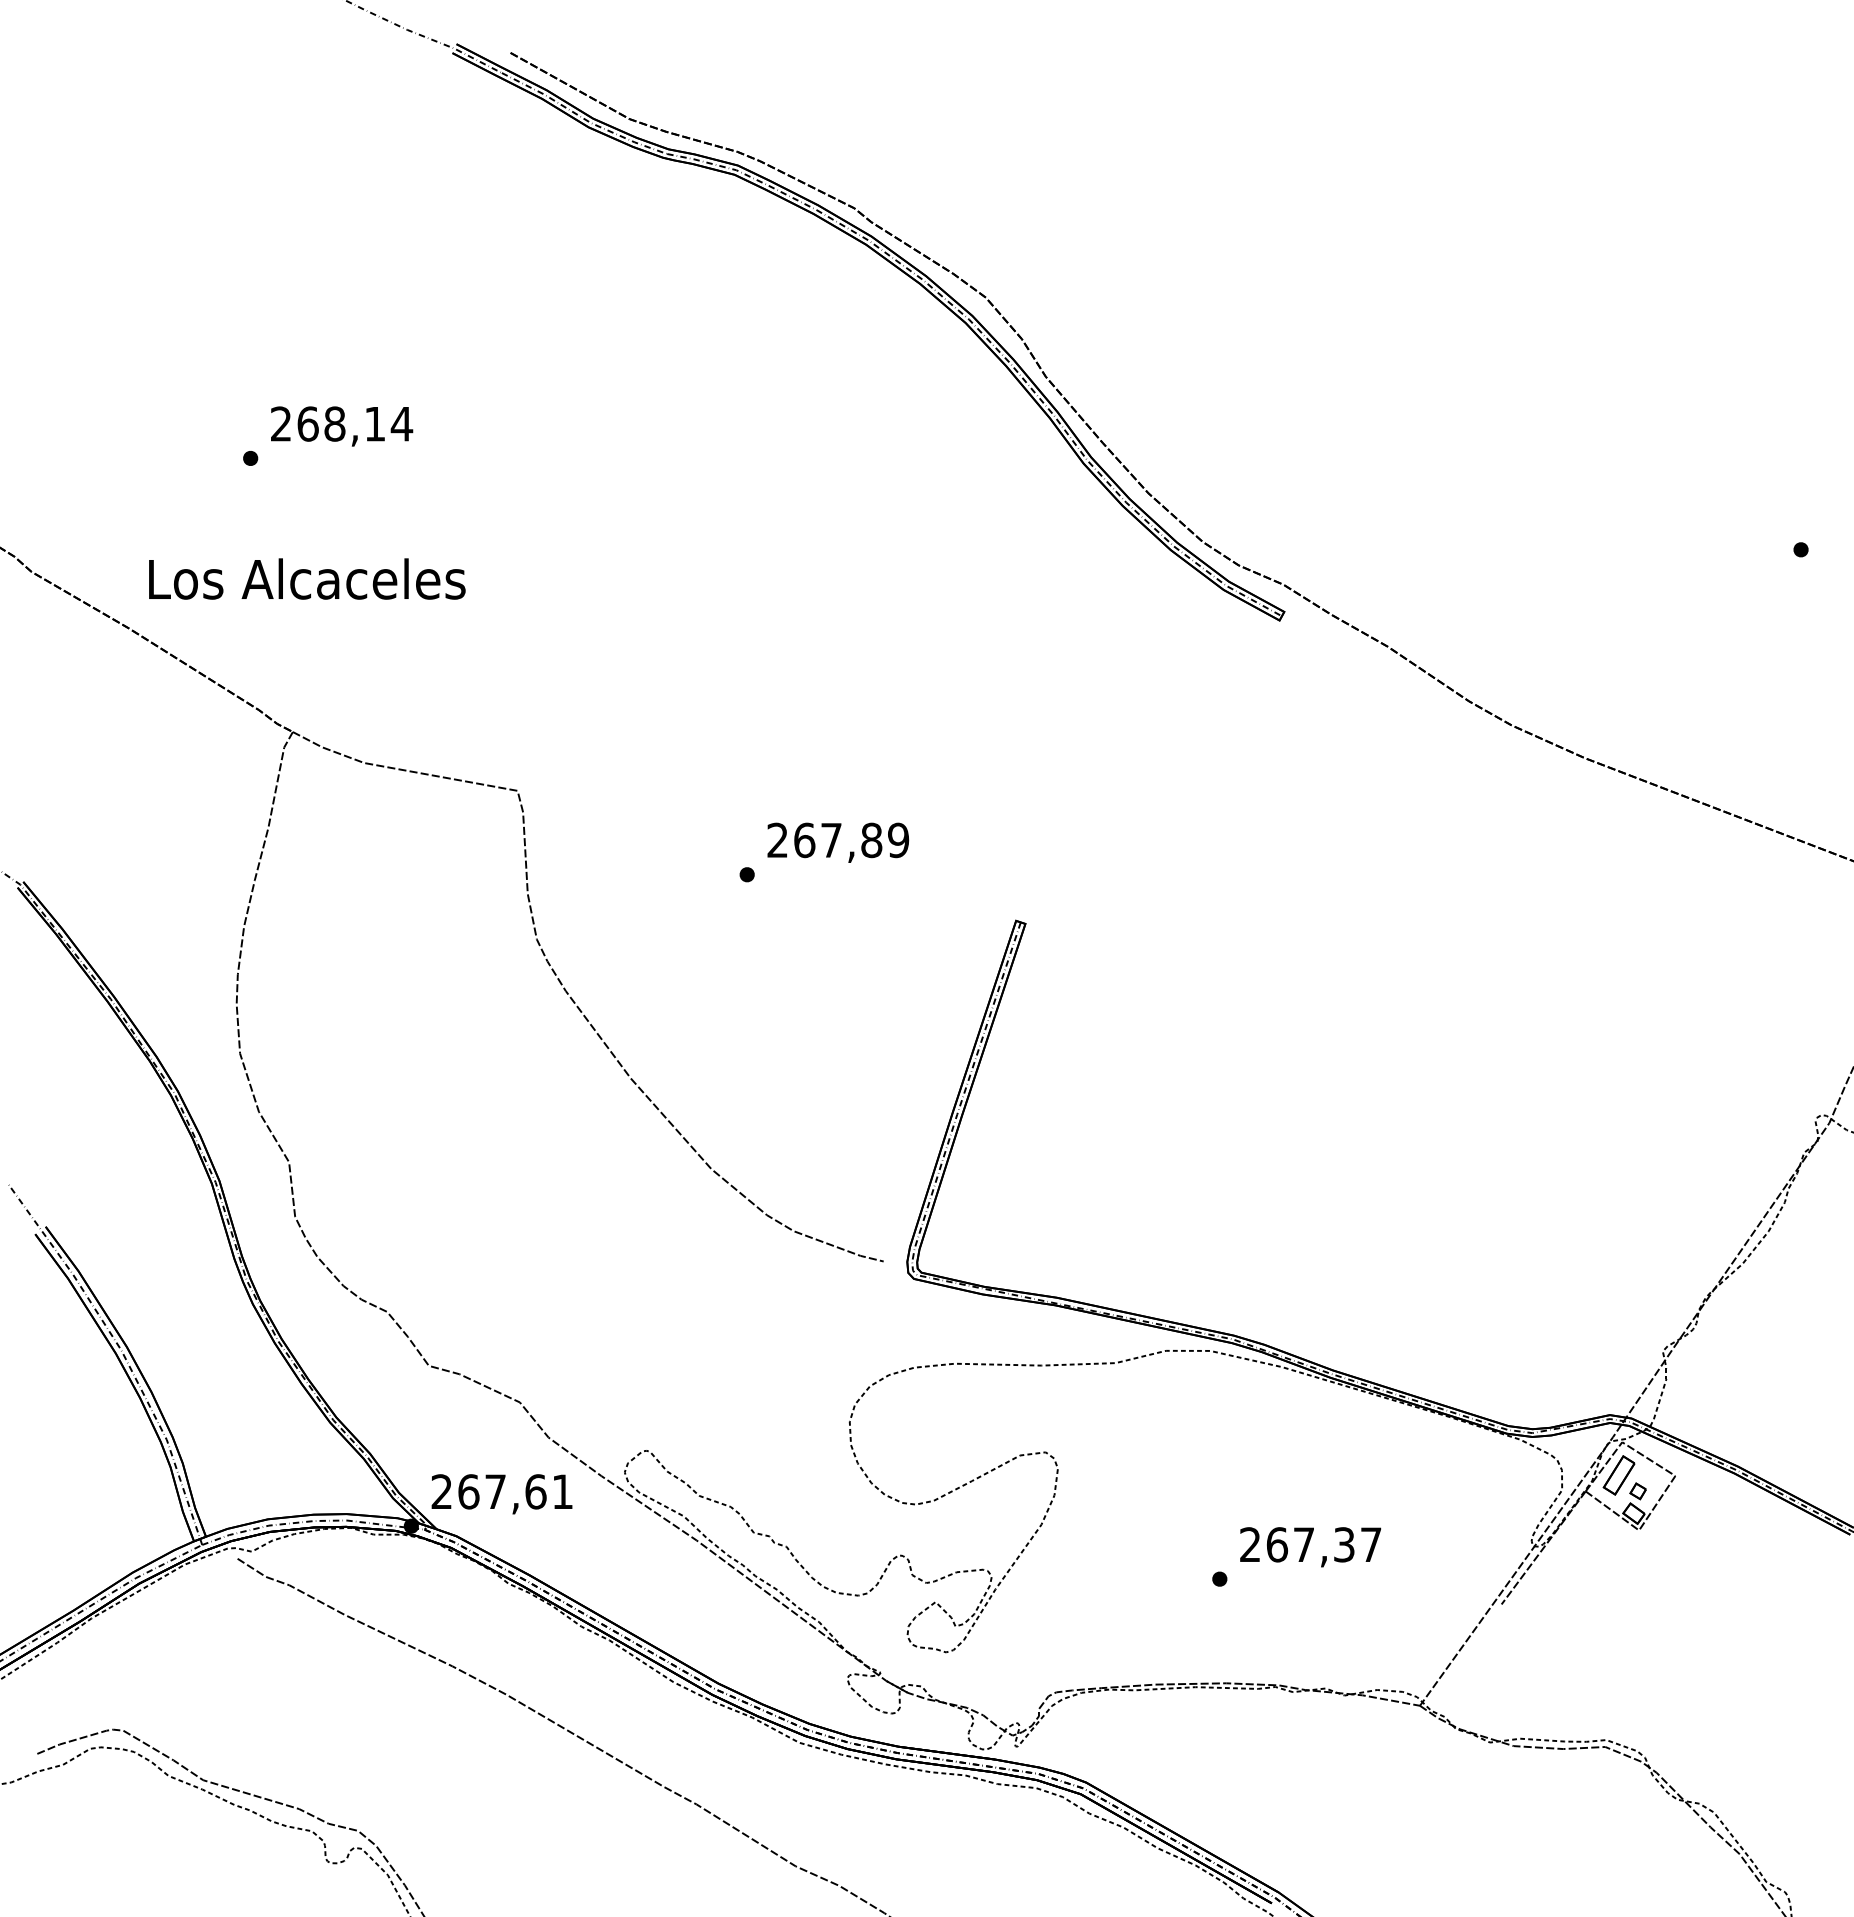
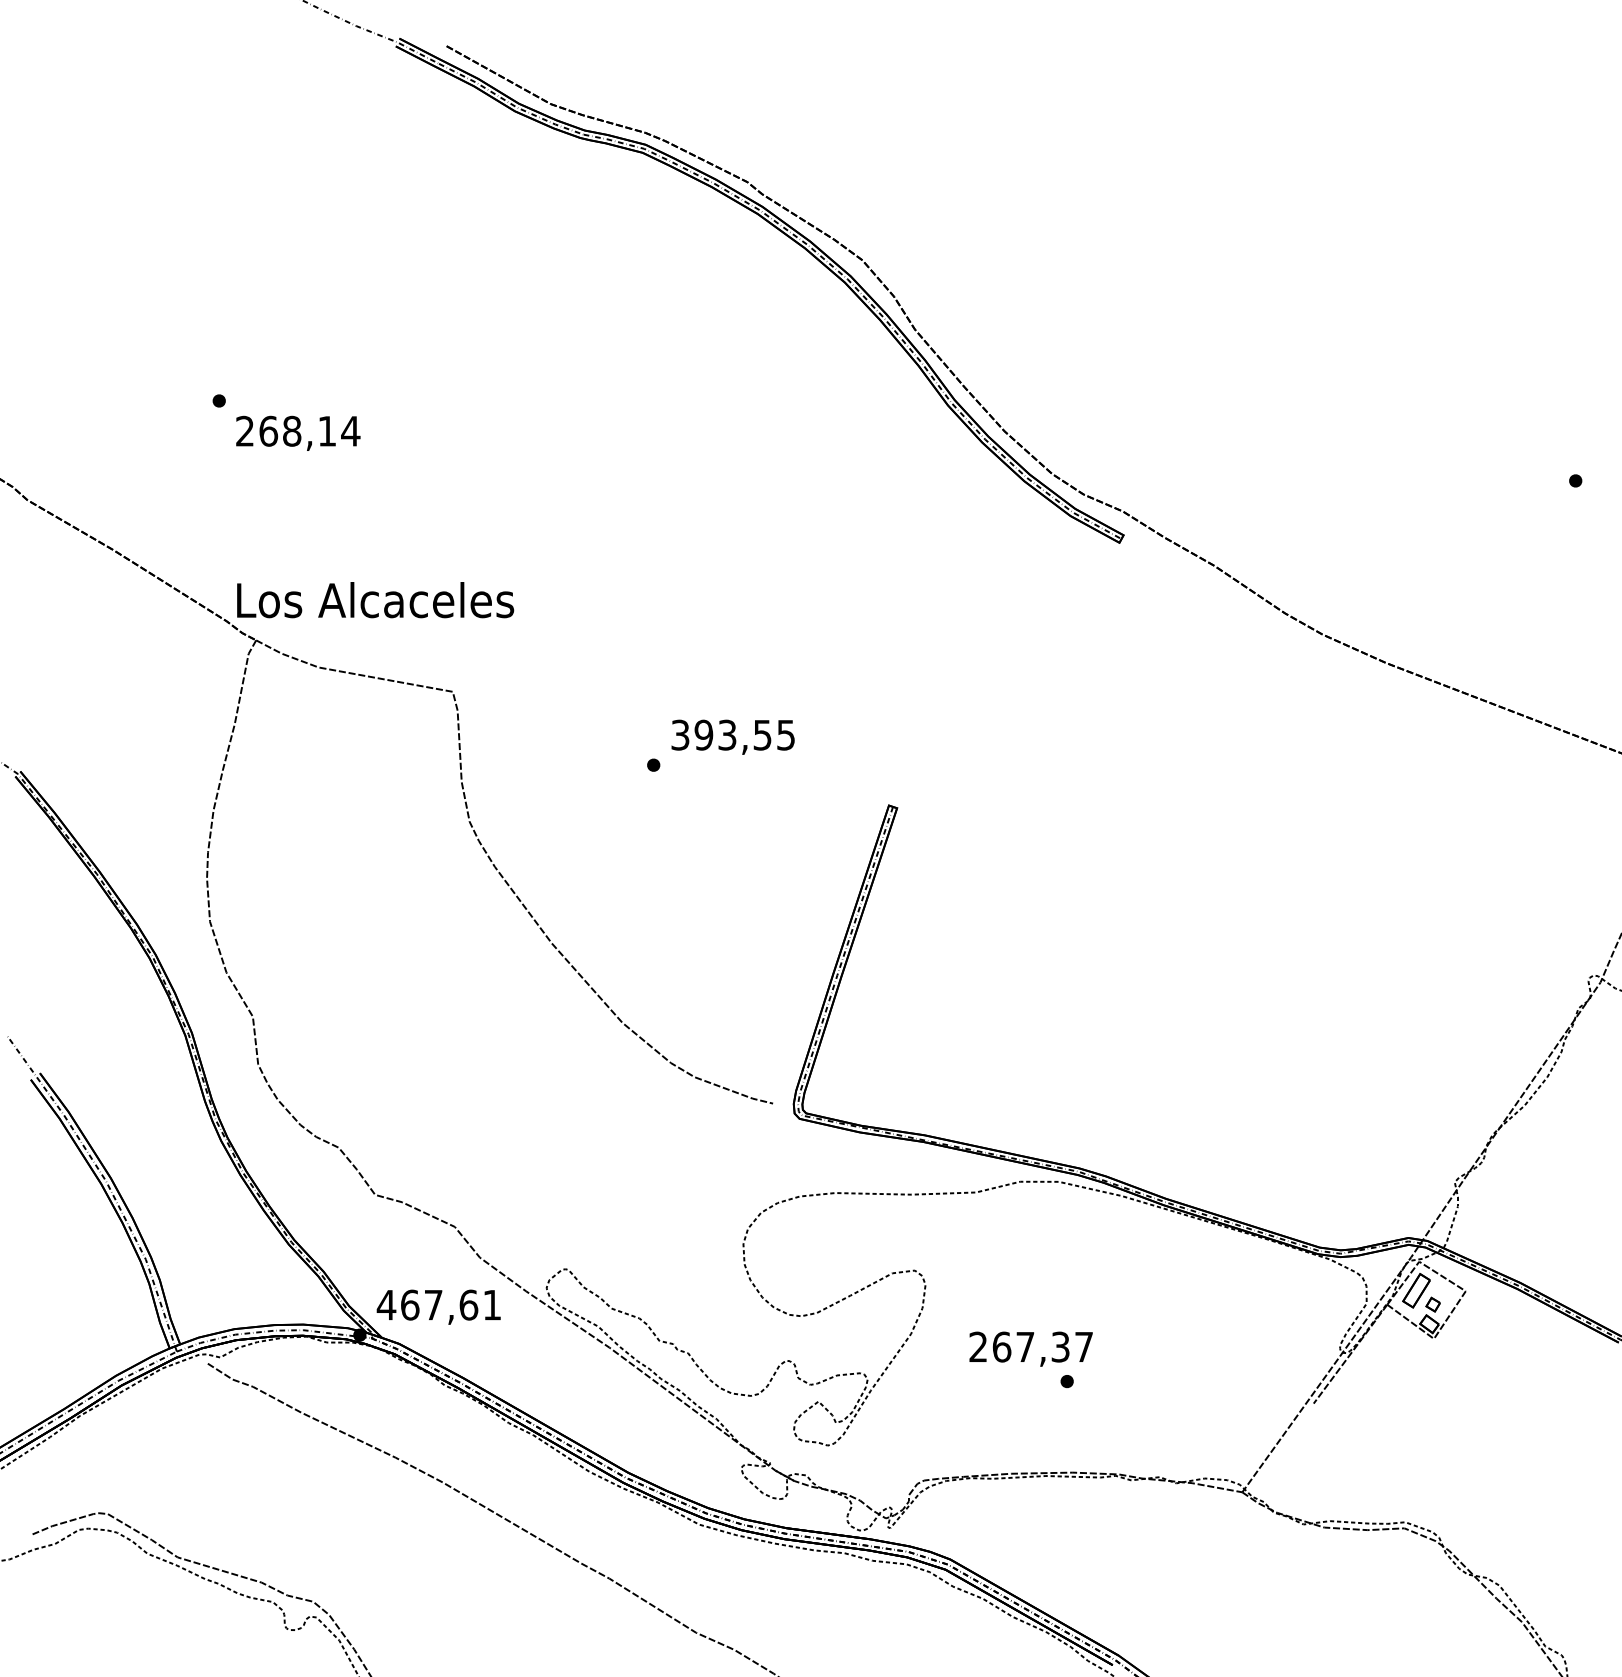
text: (342, 426) -> (298, 433), moved
text: (307, 578) -> (375, 599), moved
text: (838, 840) -> (733, 735), 267,89 -> 393,55
text: (441, 1491) -> (386, 1304), 267,61 -> 467,61
text: (1310, 1547) -> (1031, 1349), moved

